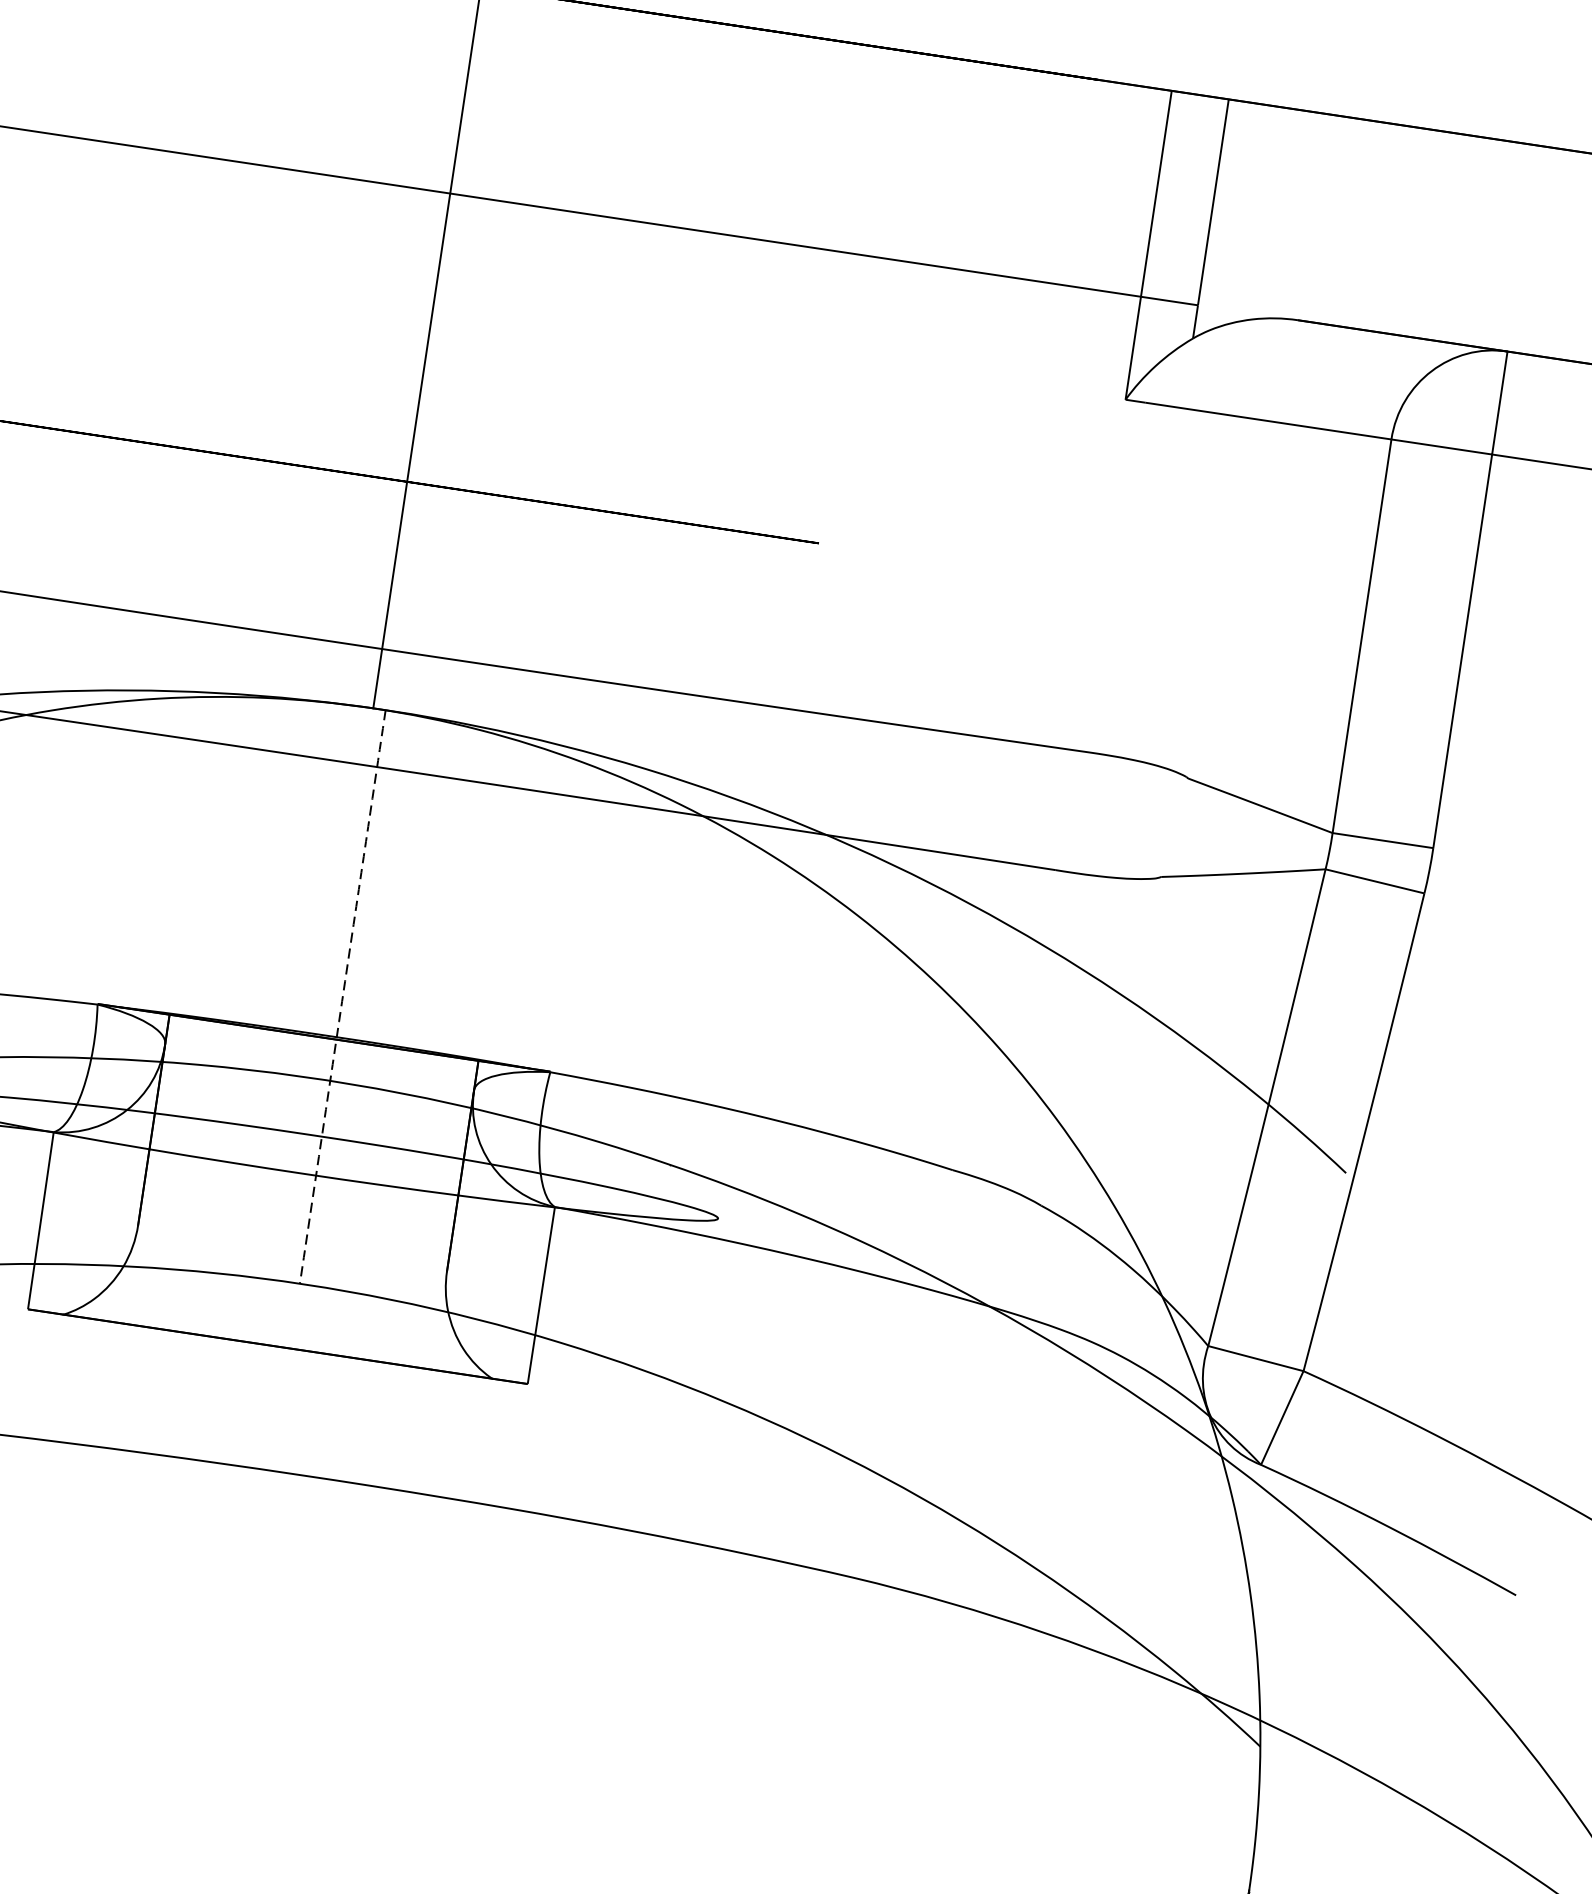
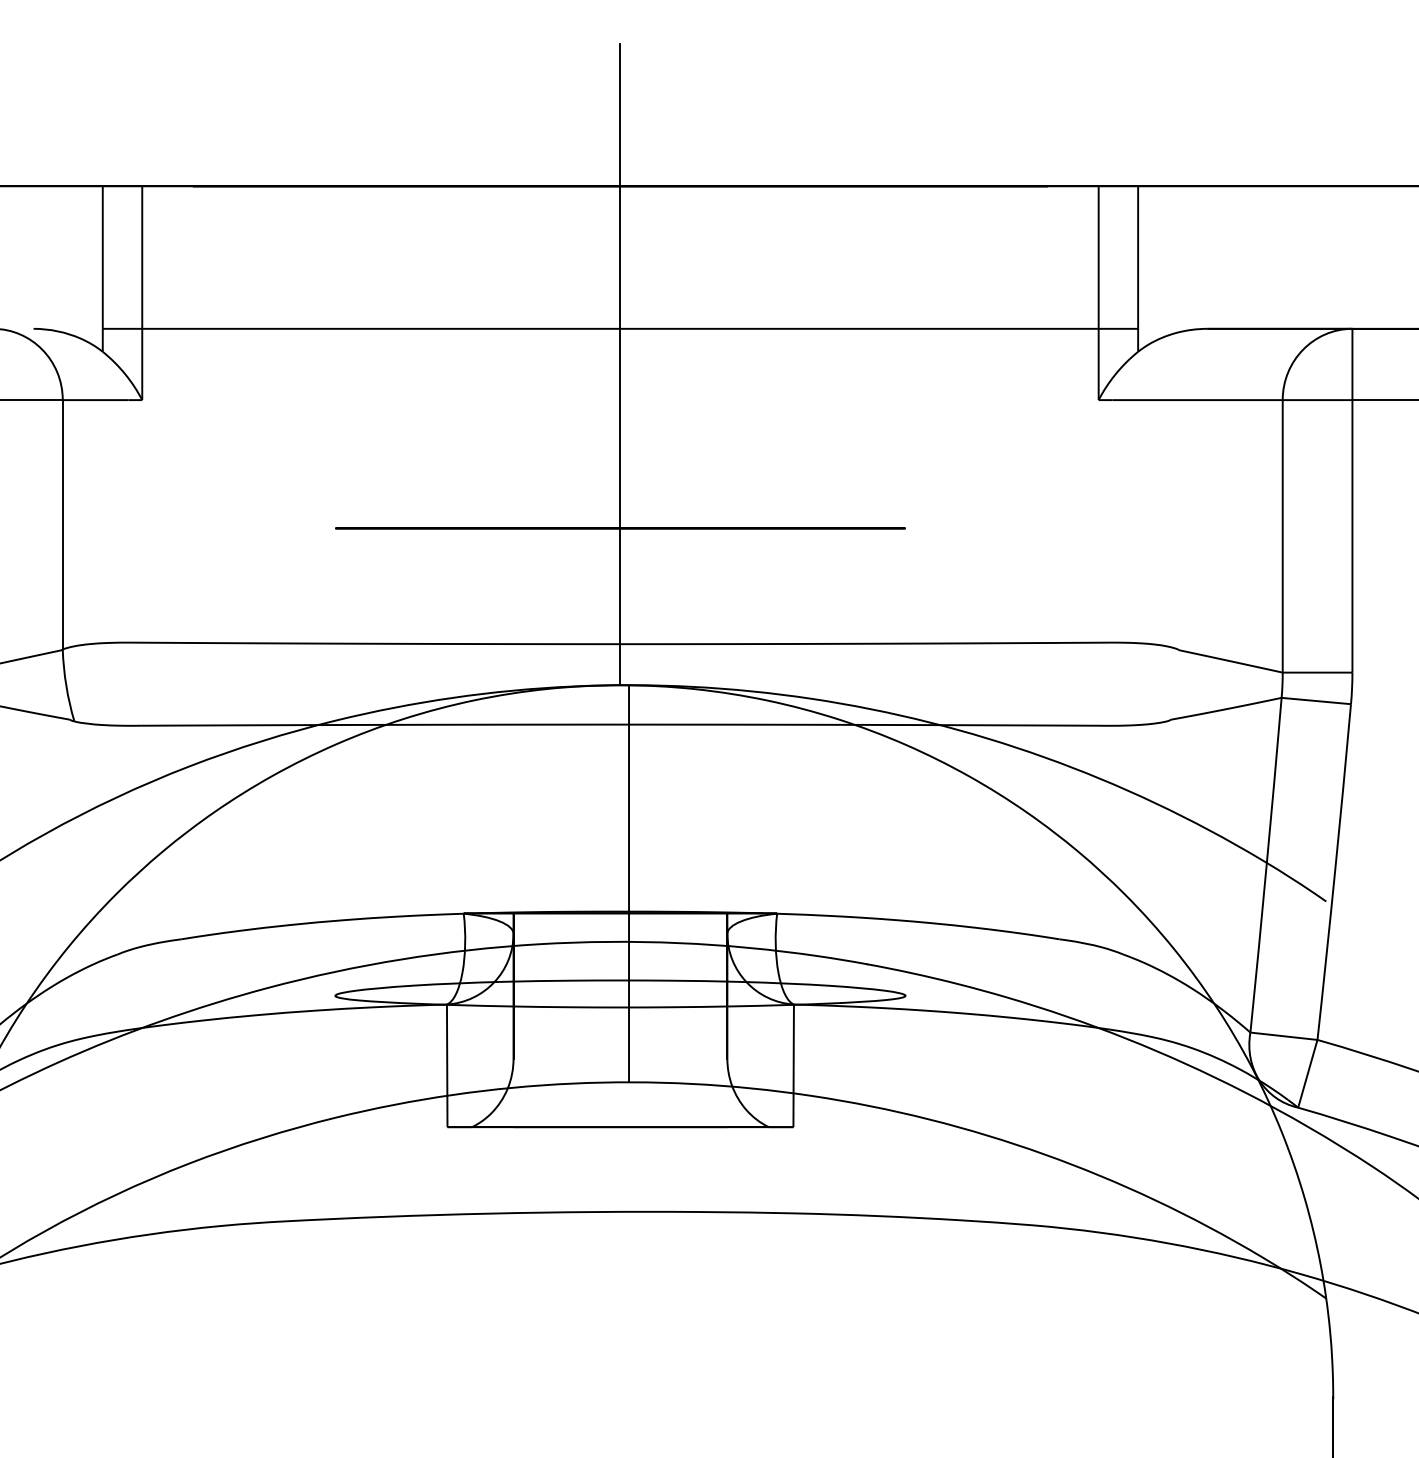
arc: (344, 989) -> (629, 878), dashed -> solid

